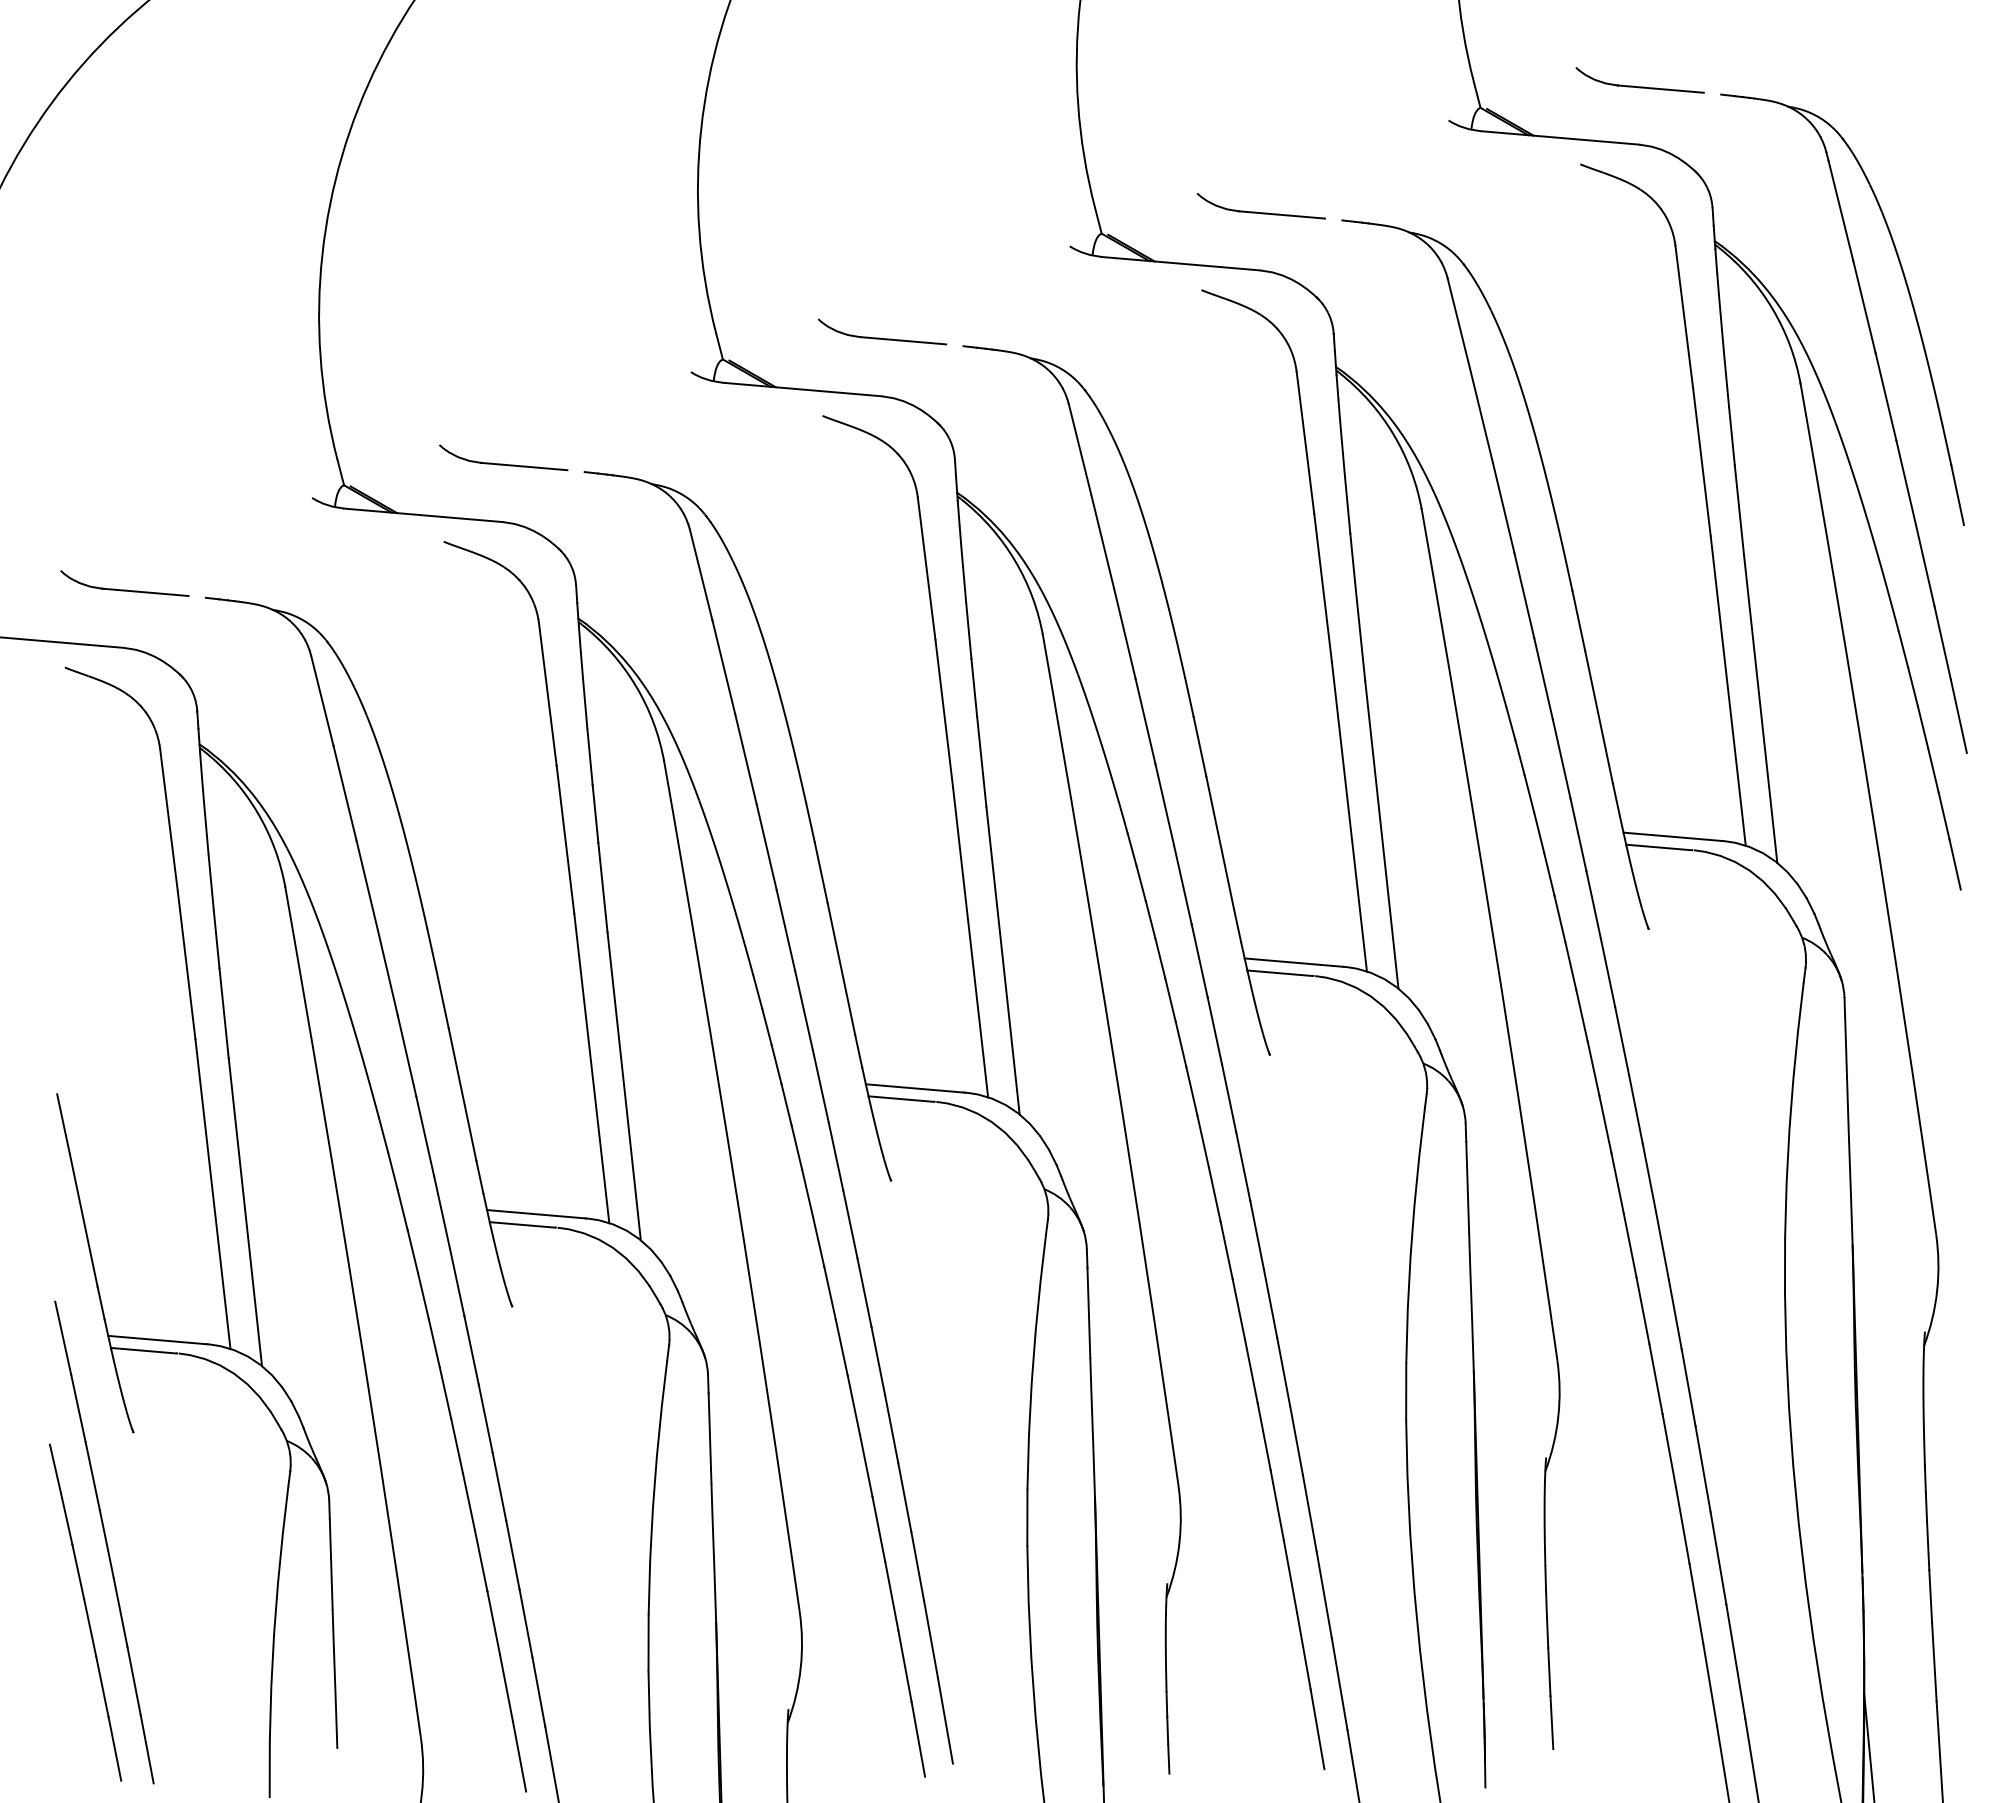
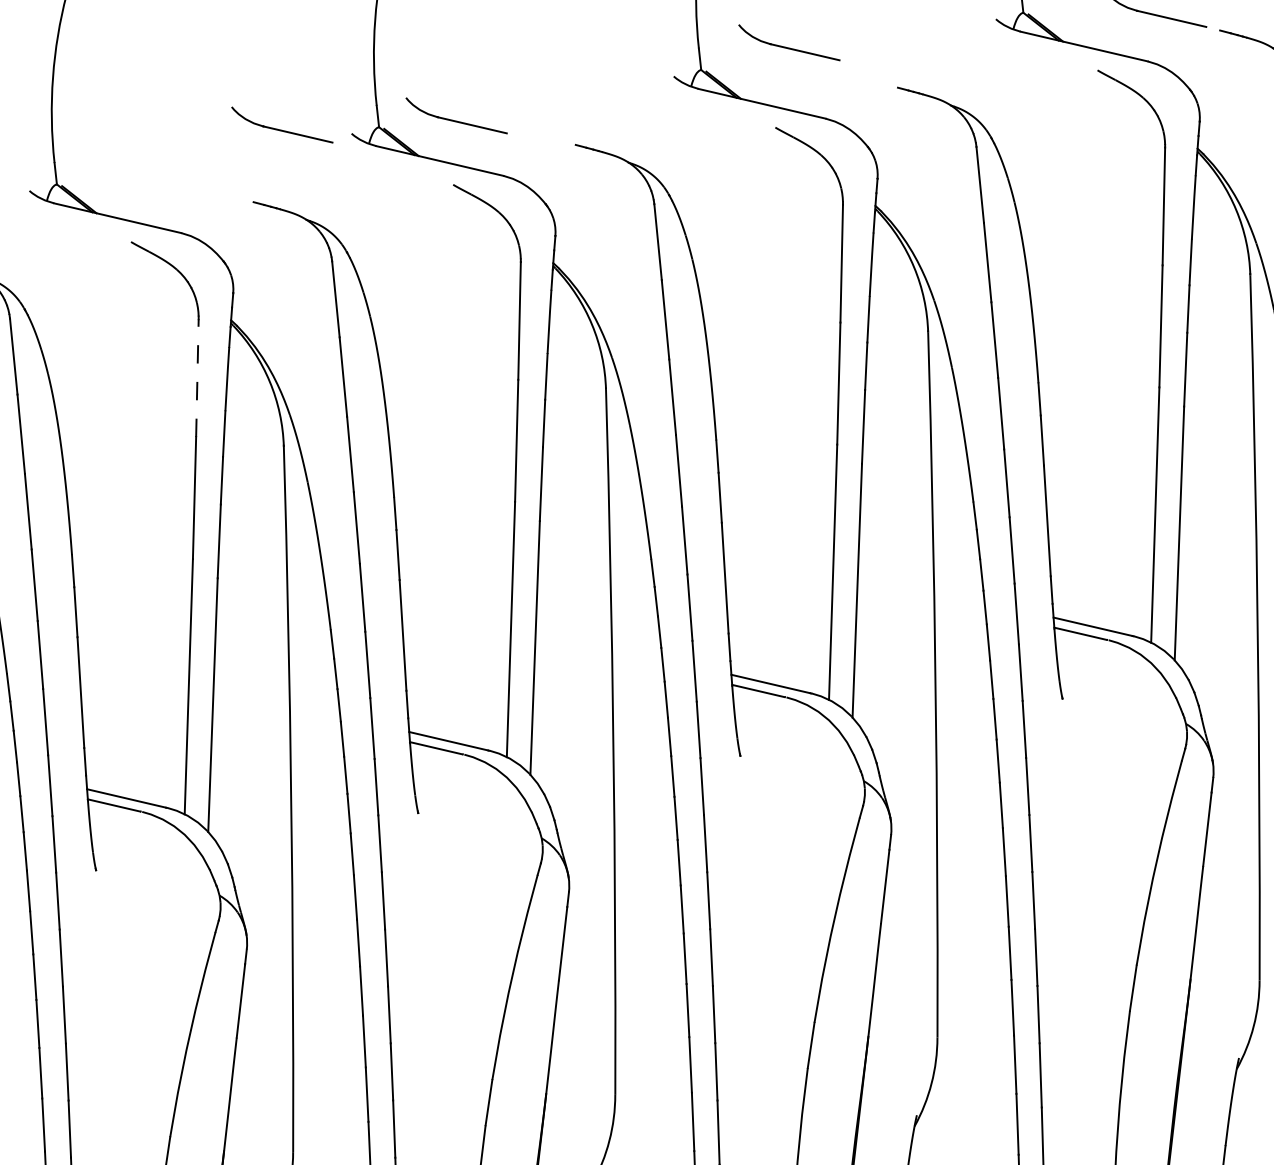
part: (1260, 206) -> (788, 42), moved
part: (880, 337) -> (454, 120), moved
part: (503, 457) -> (282, 124), moved
line: (547, 694) -> (197, 378), solid -> dashed

